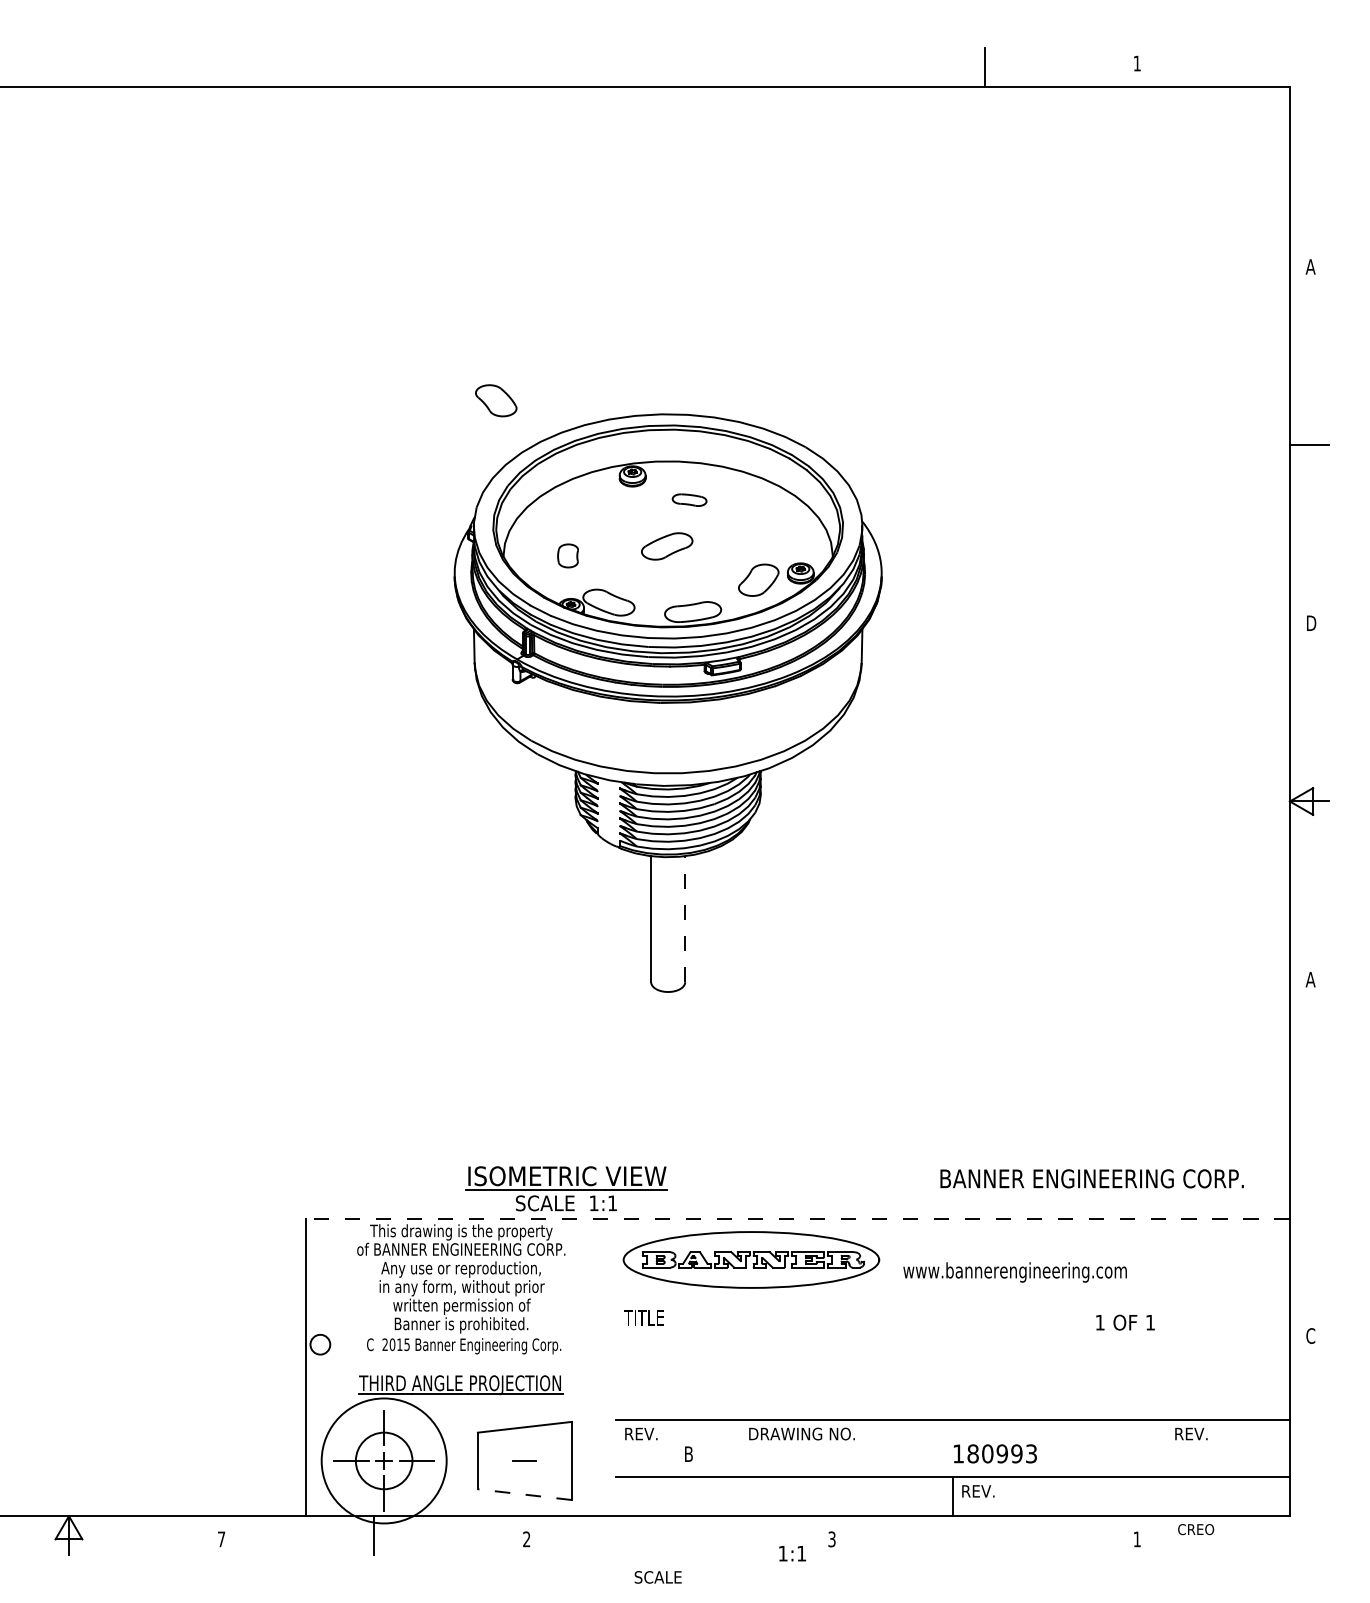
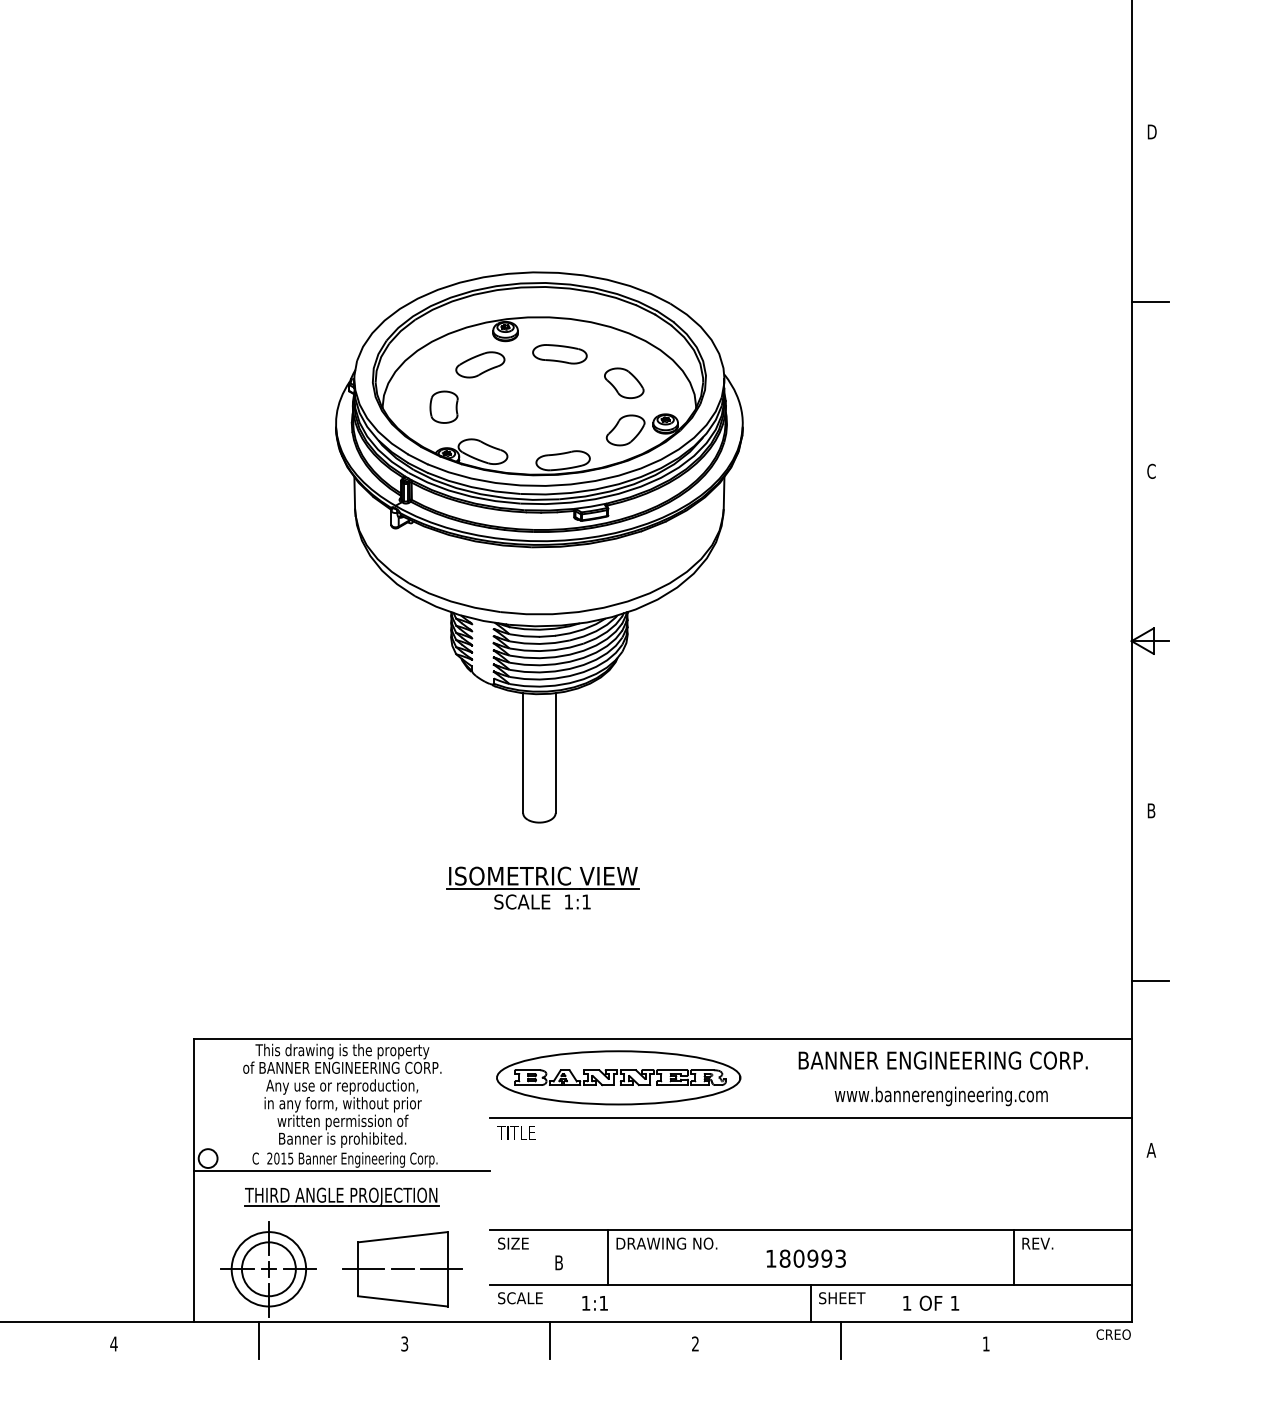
text: (1310, 266) -> (1151, 131), A -> D
part: (496, 400) -> (624, 383), moved
part: (689, 499) -> (559, 353), size x1.67
part: (667, 546) -> (480, 364), moved
part: (567, 555) -> (443, 406), size x1.43
text: (1311, 623) -> (1152, 471), D -> C
line: (685, 918) -> (555, 752), dashed -> solid
text: (1310, 979) -> (1151, 810), A -> B
line: (1308, 1157) -> (1149, 980), added
text: (1091, 1178) -> (942, 1060), moved
part: (566, 1188) -> (542, 887), moved
line: (797, 1218) -> (662, 1038), dashed -> solid
text: (1014, 1272) -> (940, 1096), moved
line: (952, 1302) -> (810, 1118), added
text: (1125, 1322) -> (931, 1303), moved
text: (1310, 1335) -> (1151, 1149), C -> A
line: (460, 1358) -> (341, 1171), added
text: (640, 1433) -> (513, 1243), REV. -> SIZE
line: (739, 1448) -> (607, 1257), added
line: (1165, 1448) -> (1013, 1257), added
text: (994, 1453) -> (805, 1258), moved
circle: (384, 1460) -> (269, 1268), size x0.62
line: (483, 1460) -> (363, 1268), added
line: (565, 1460) -> (441, 1268), added
text: (985, 1491) -> (841, 1298), REV. -> SHEET
line: (524, 1494) -> (402, 1301), dashed -> solid
text: (1196, 1529) -> (1114, 1334), moved
line: (679, 1535) -> (550, 1340), added
line: (984, 1535) -> (840, 1340), added
text: (221, 1539) -> (113, 1344), 7 -> 4
text: (526, 1539) -> (404, 1344), 2 -> 3
text: (831, 1539) -> (694, 1344), 3 -> 2
text: (792, 1553) -> (594, 1303), moved
text: (657, 1577) -> (519, 1298), moved

